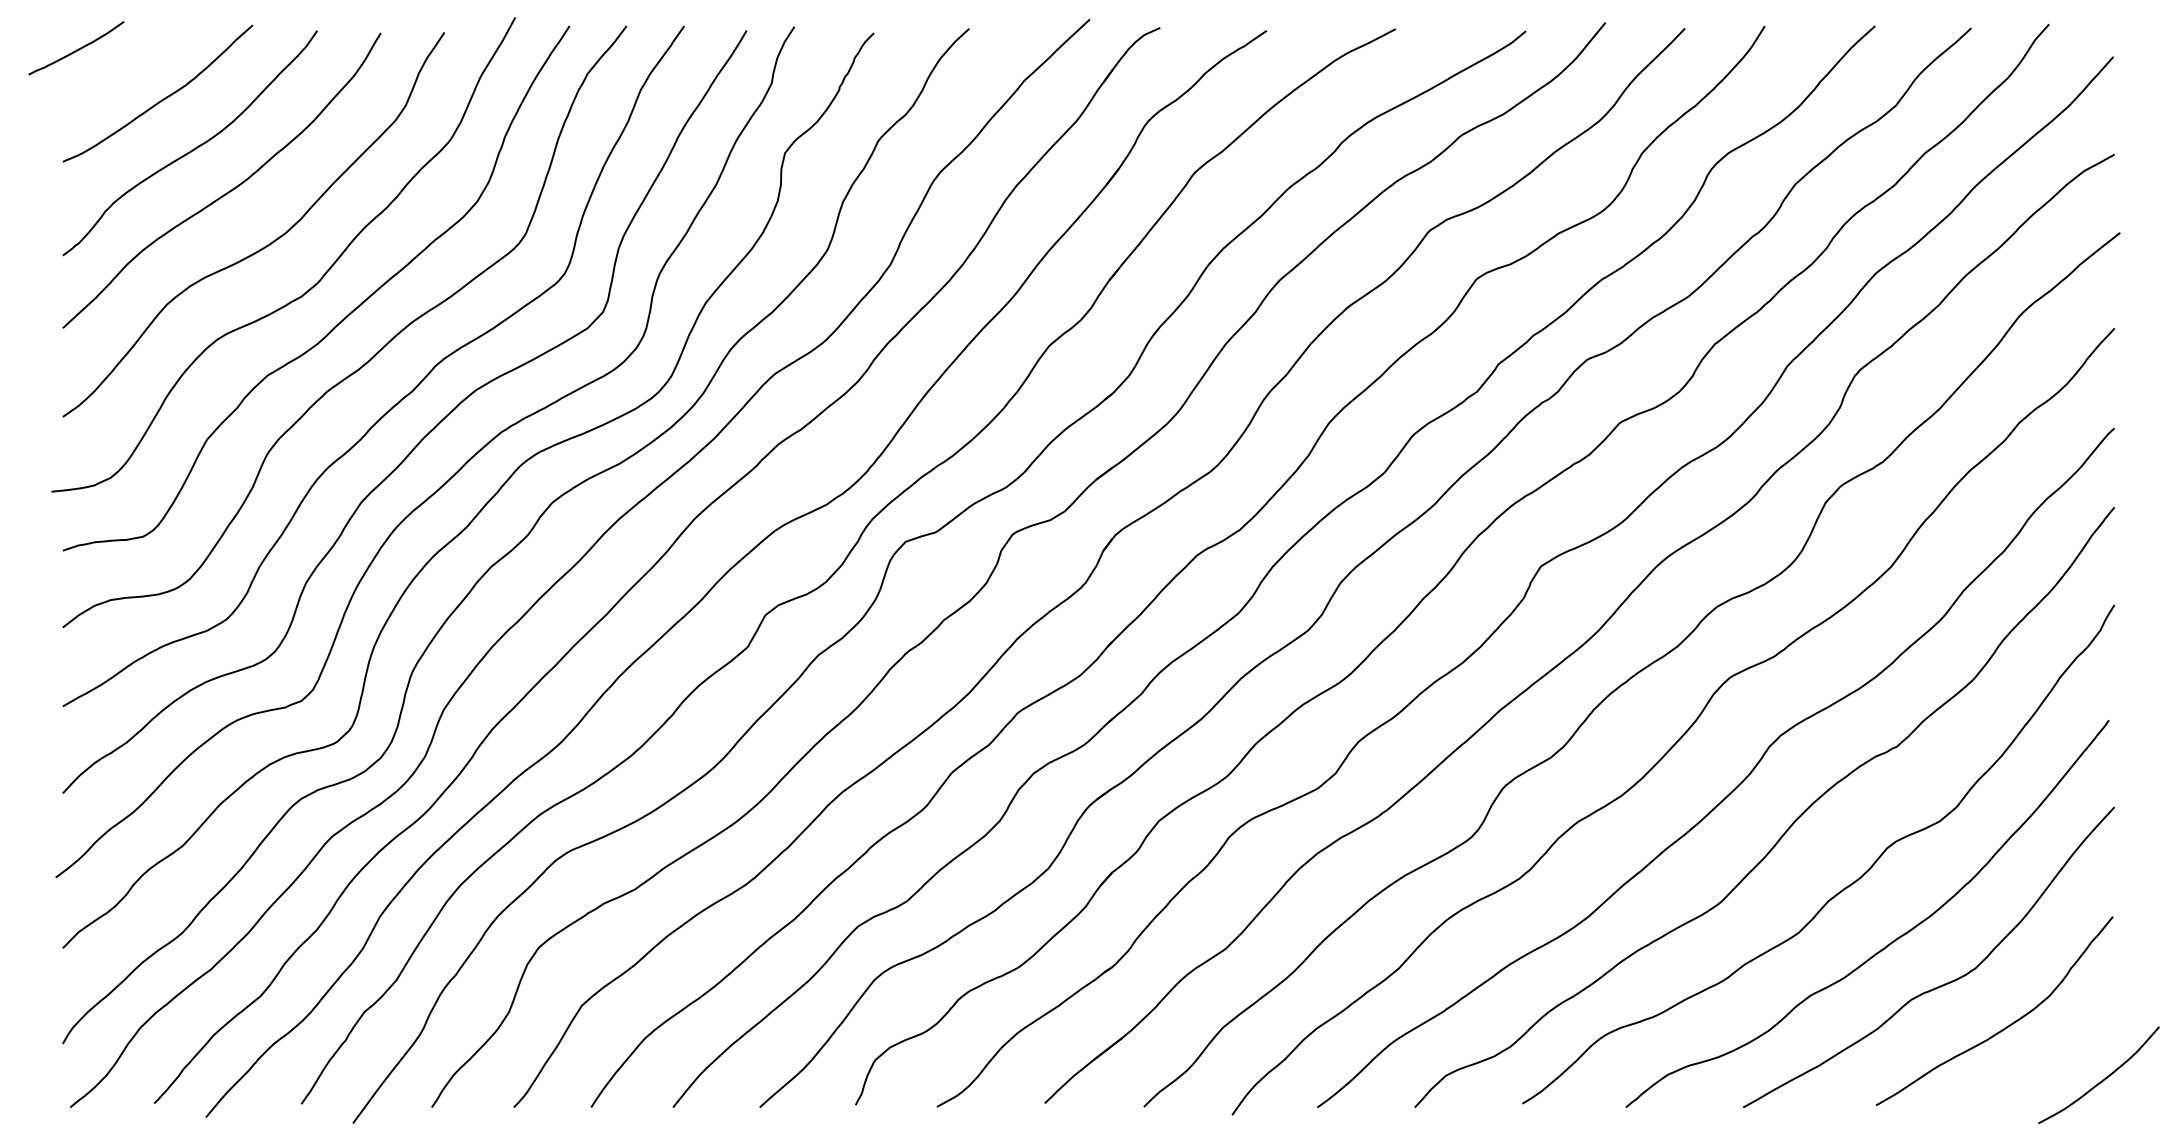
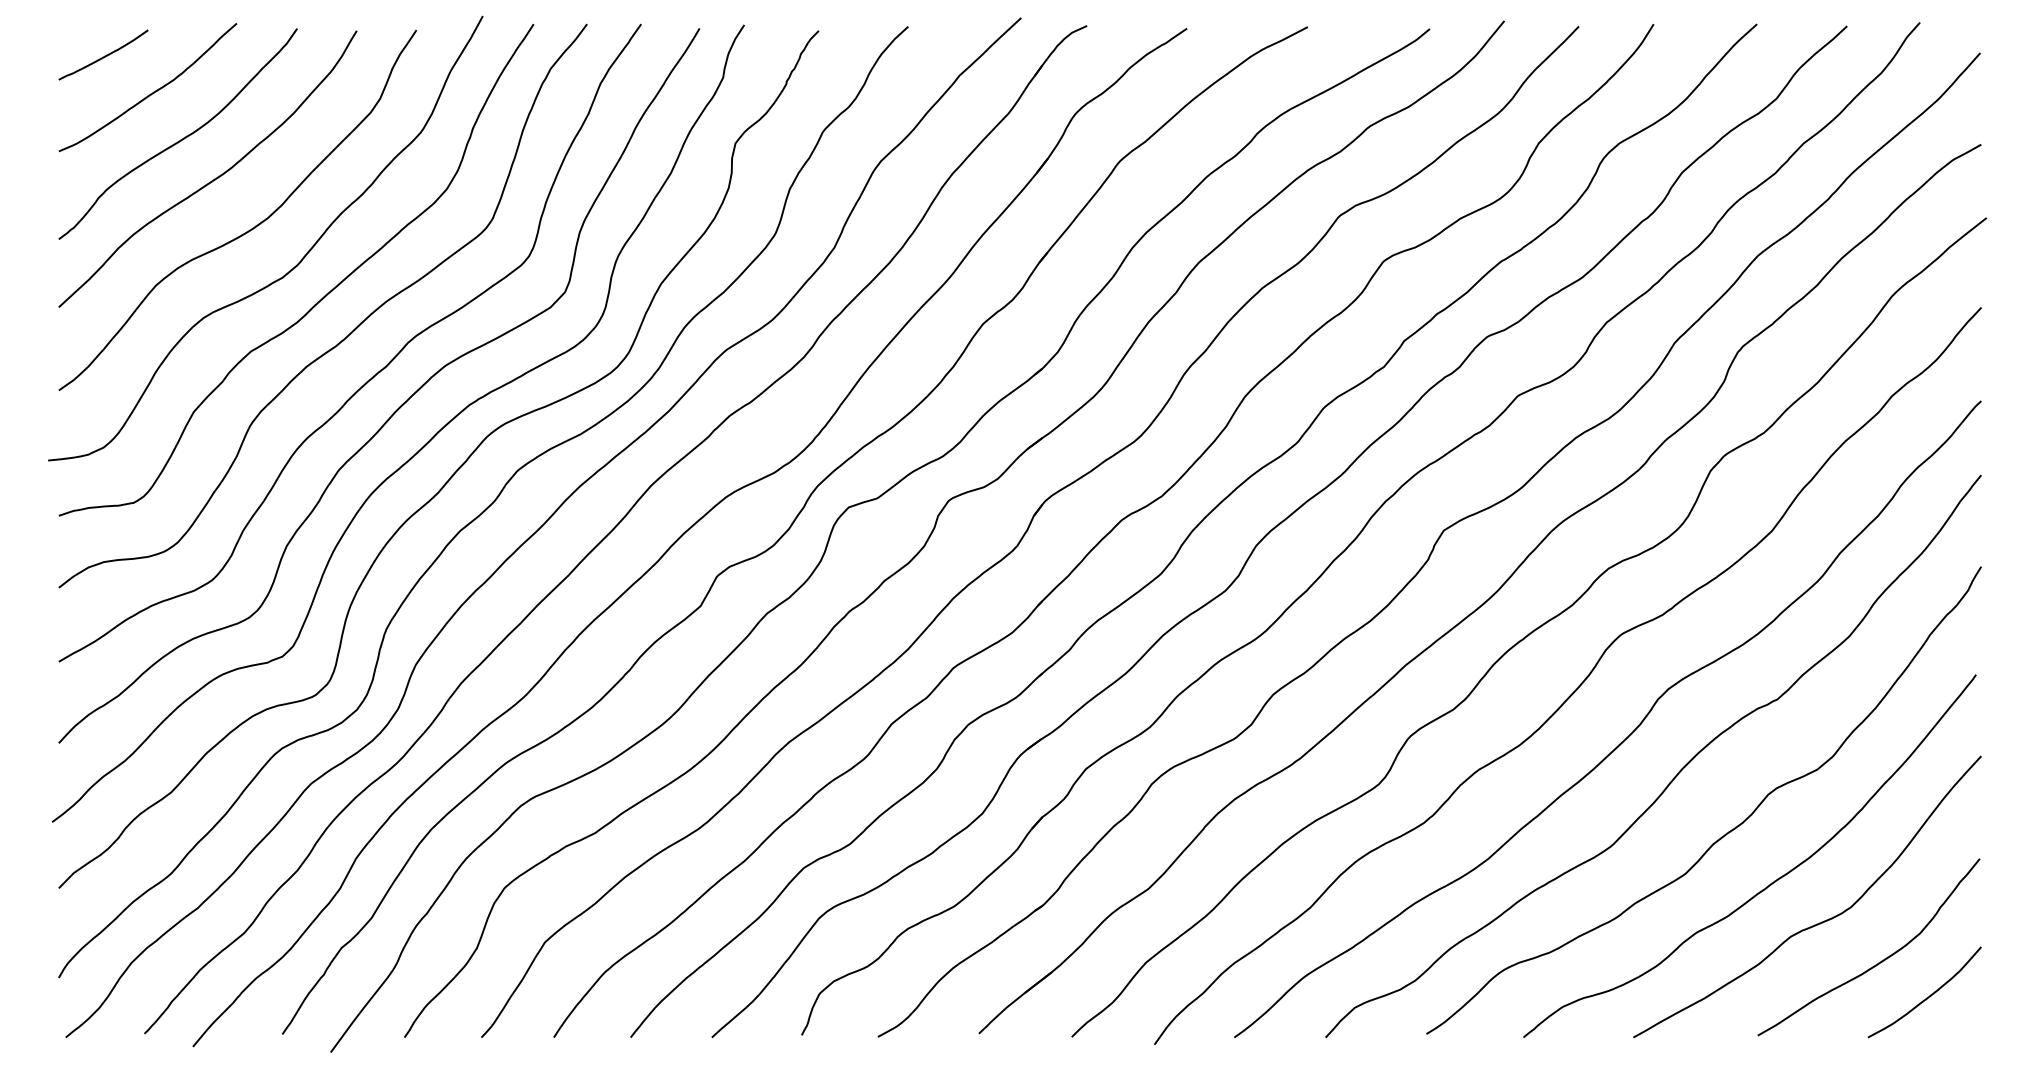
curve: (77, 48) -> (104, 55), moved
curve: (2100, 1080) -> (1926, 997), moved

